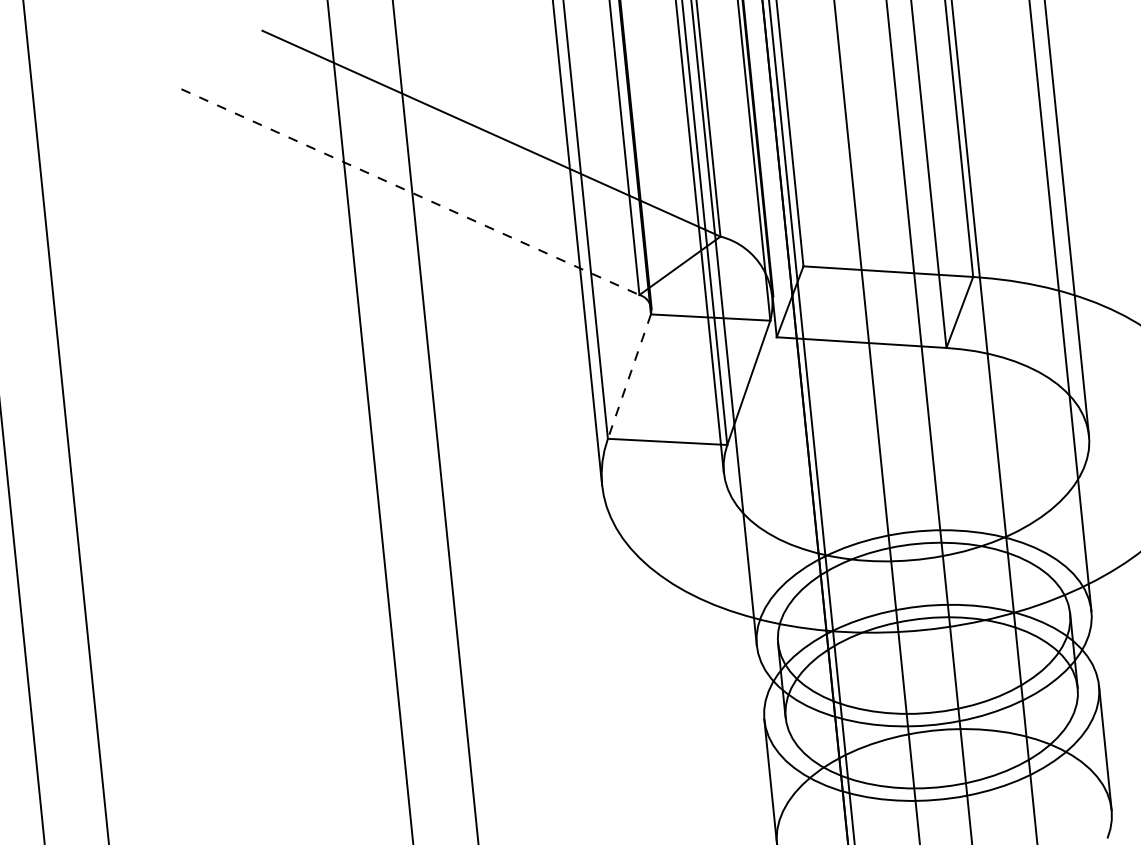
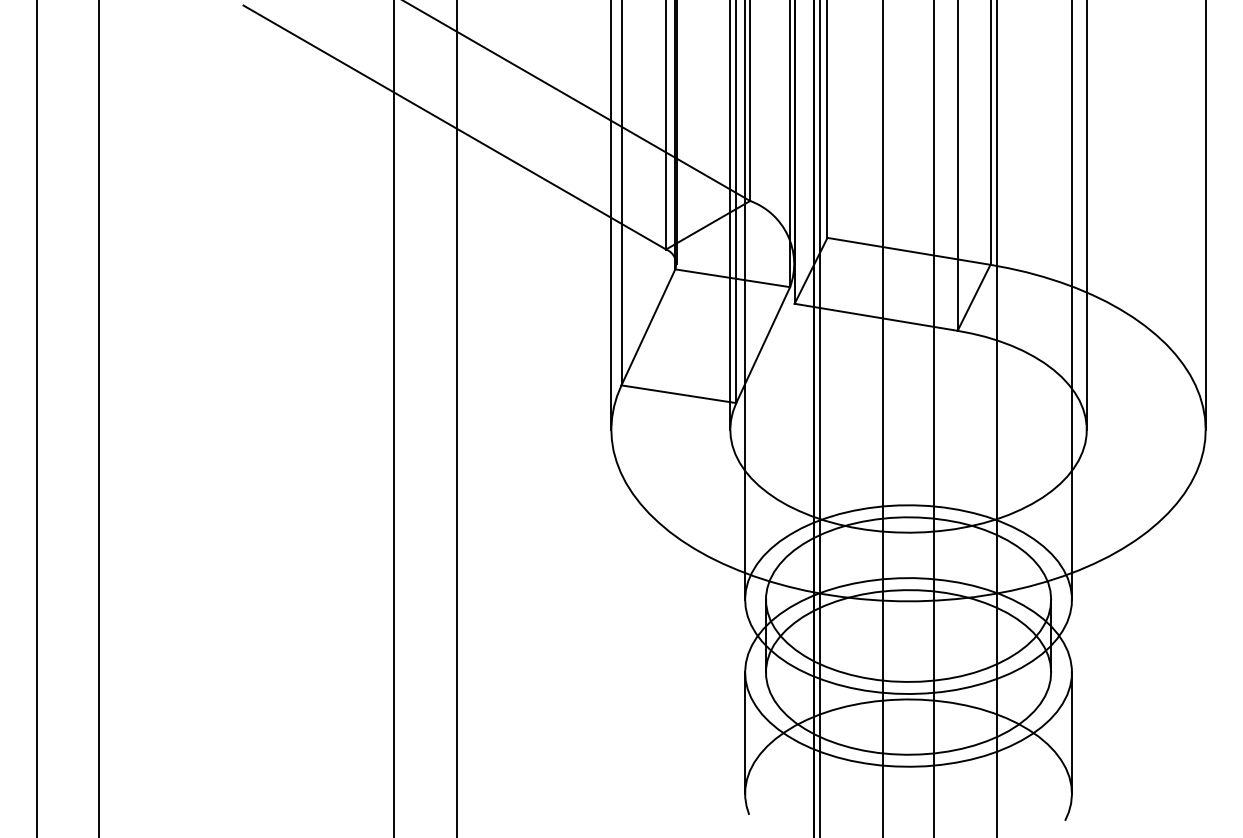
line: (410, 192) -> (454, 127), dashed -> solid
line: (629, 376) -> (648, 327), dashed -> solid

